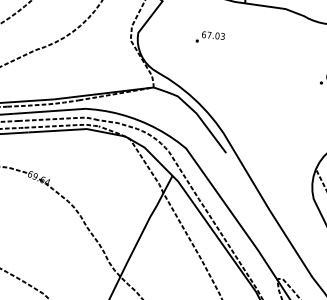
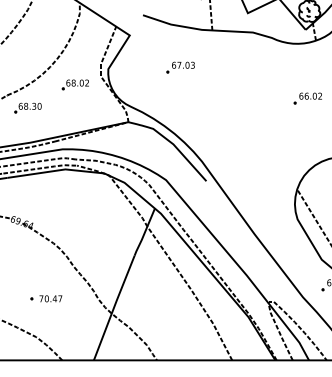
part: (103, 45) -> (74, 84), added
part: (54, 64) -> (27, 107), added
part: (56, 255) -> (46, 298), added

